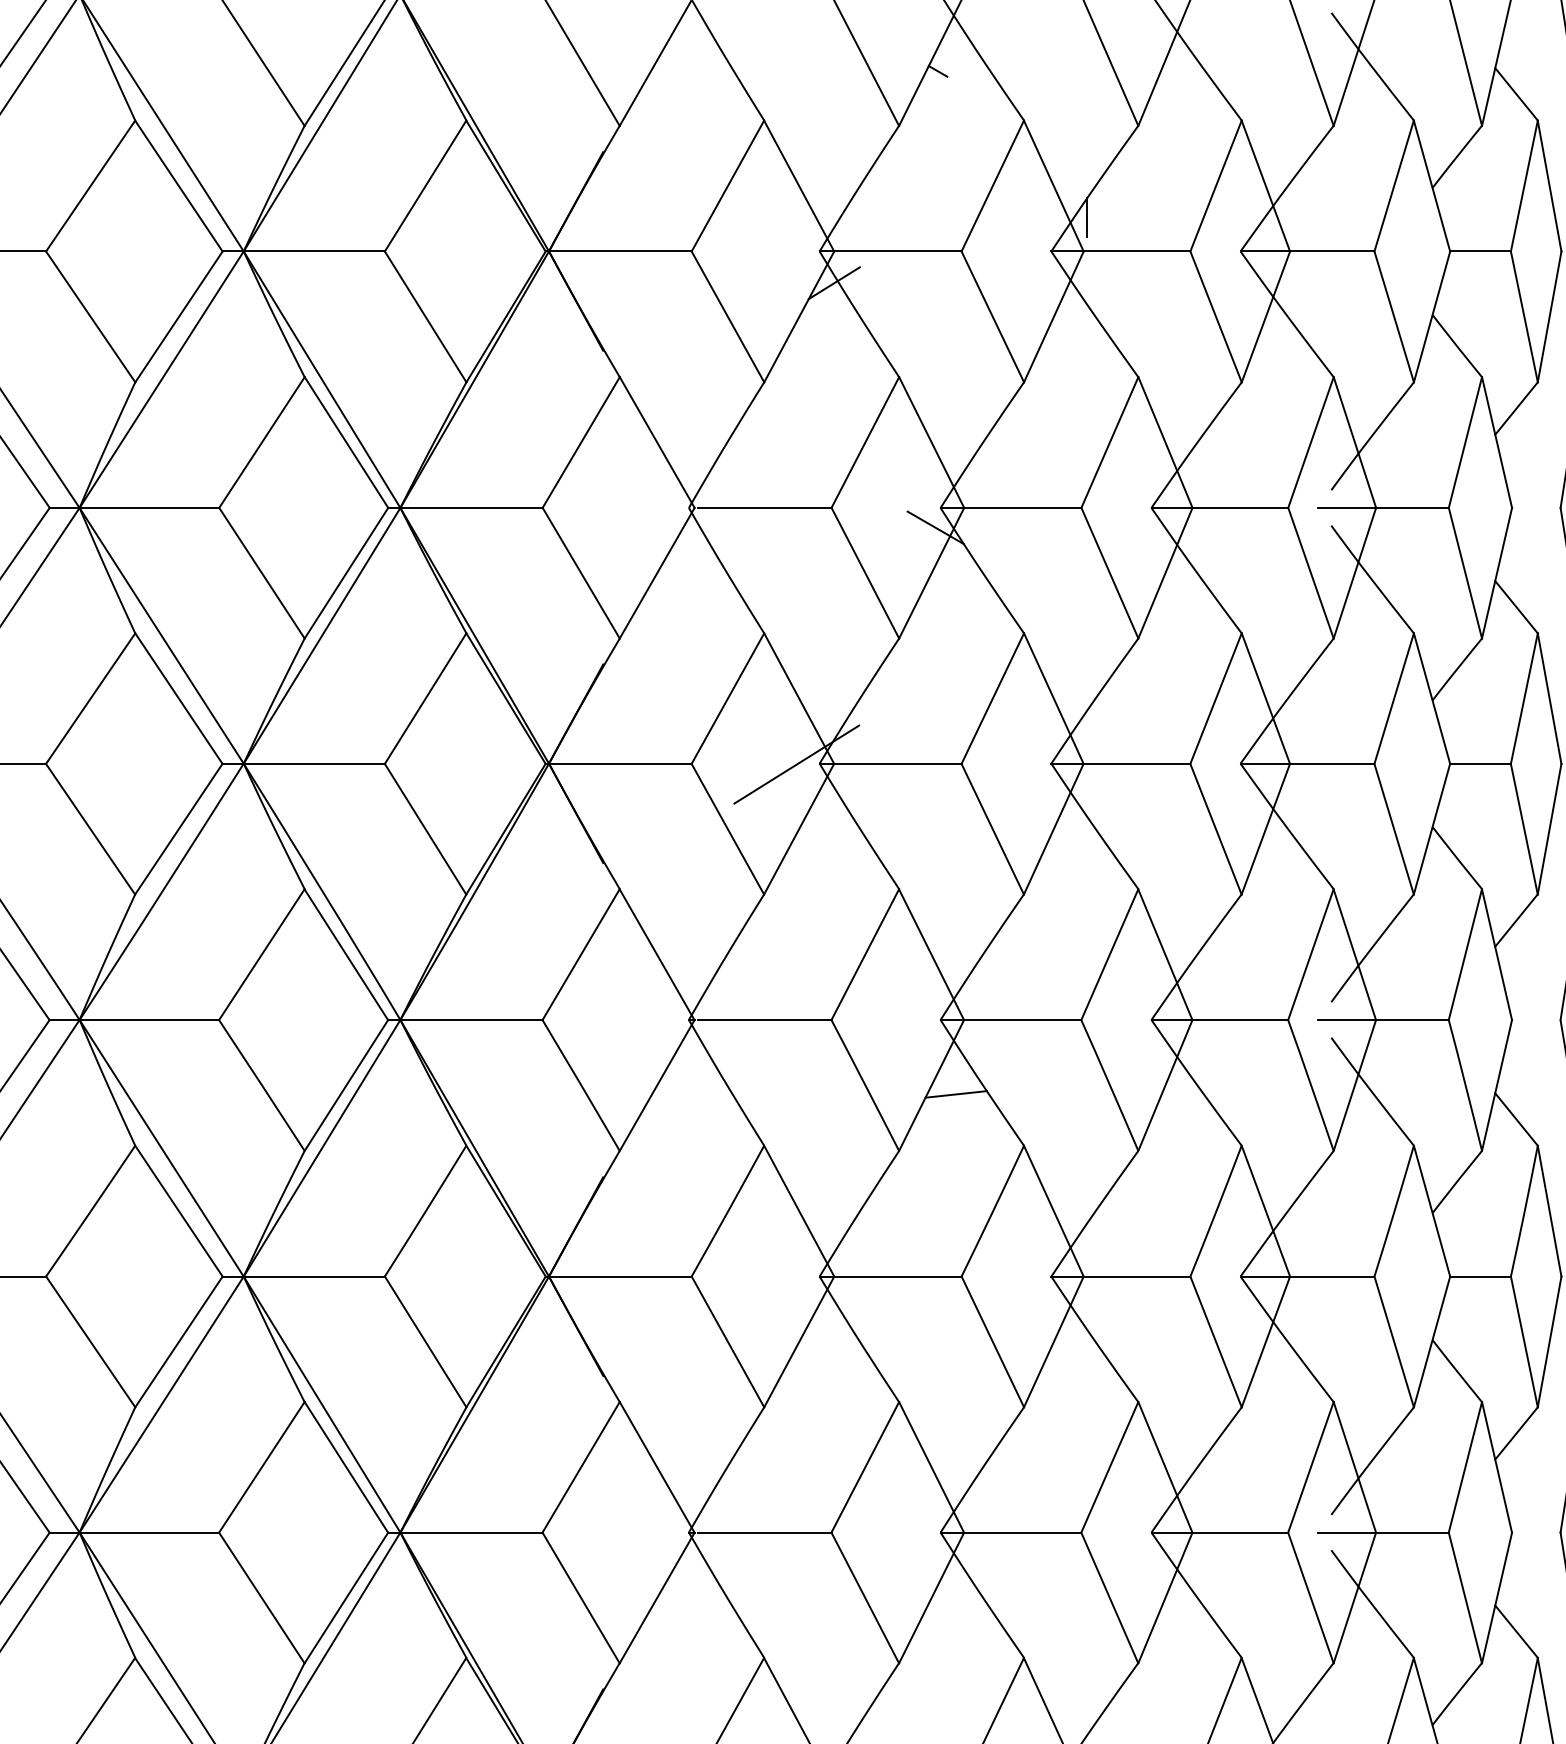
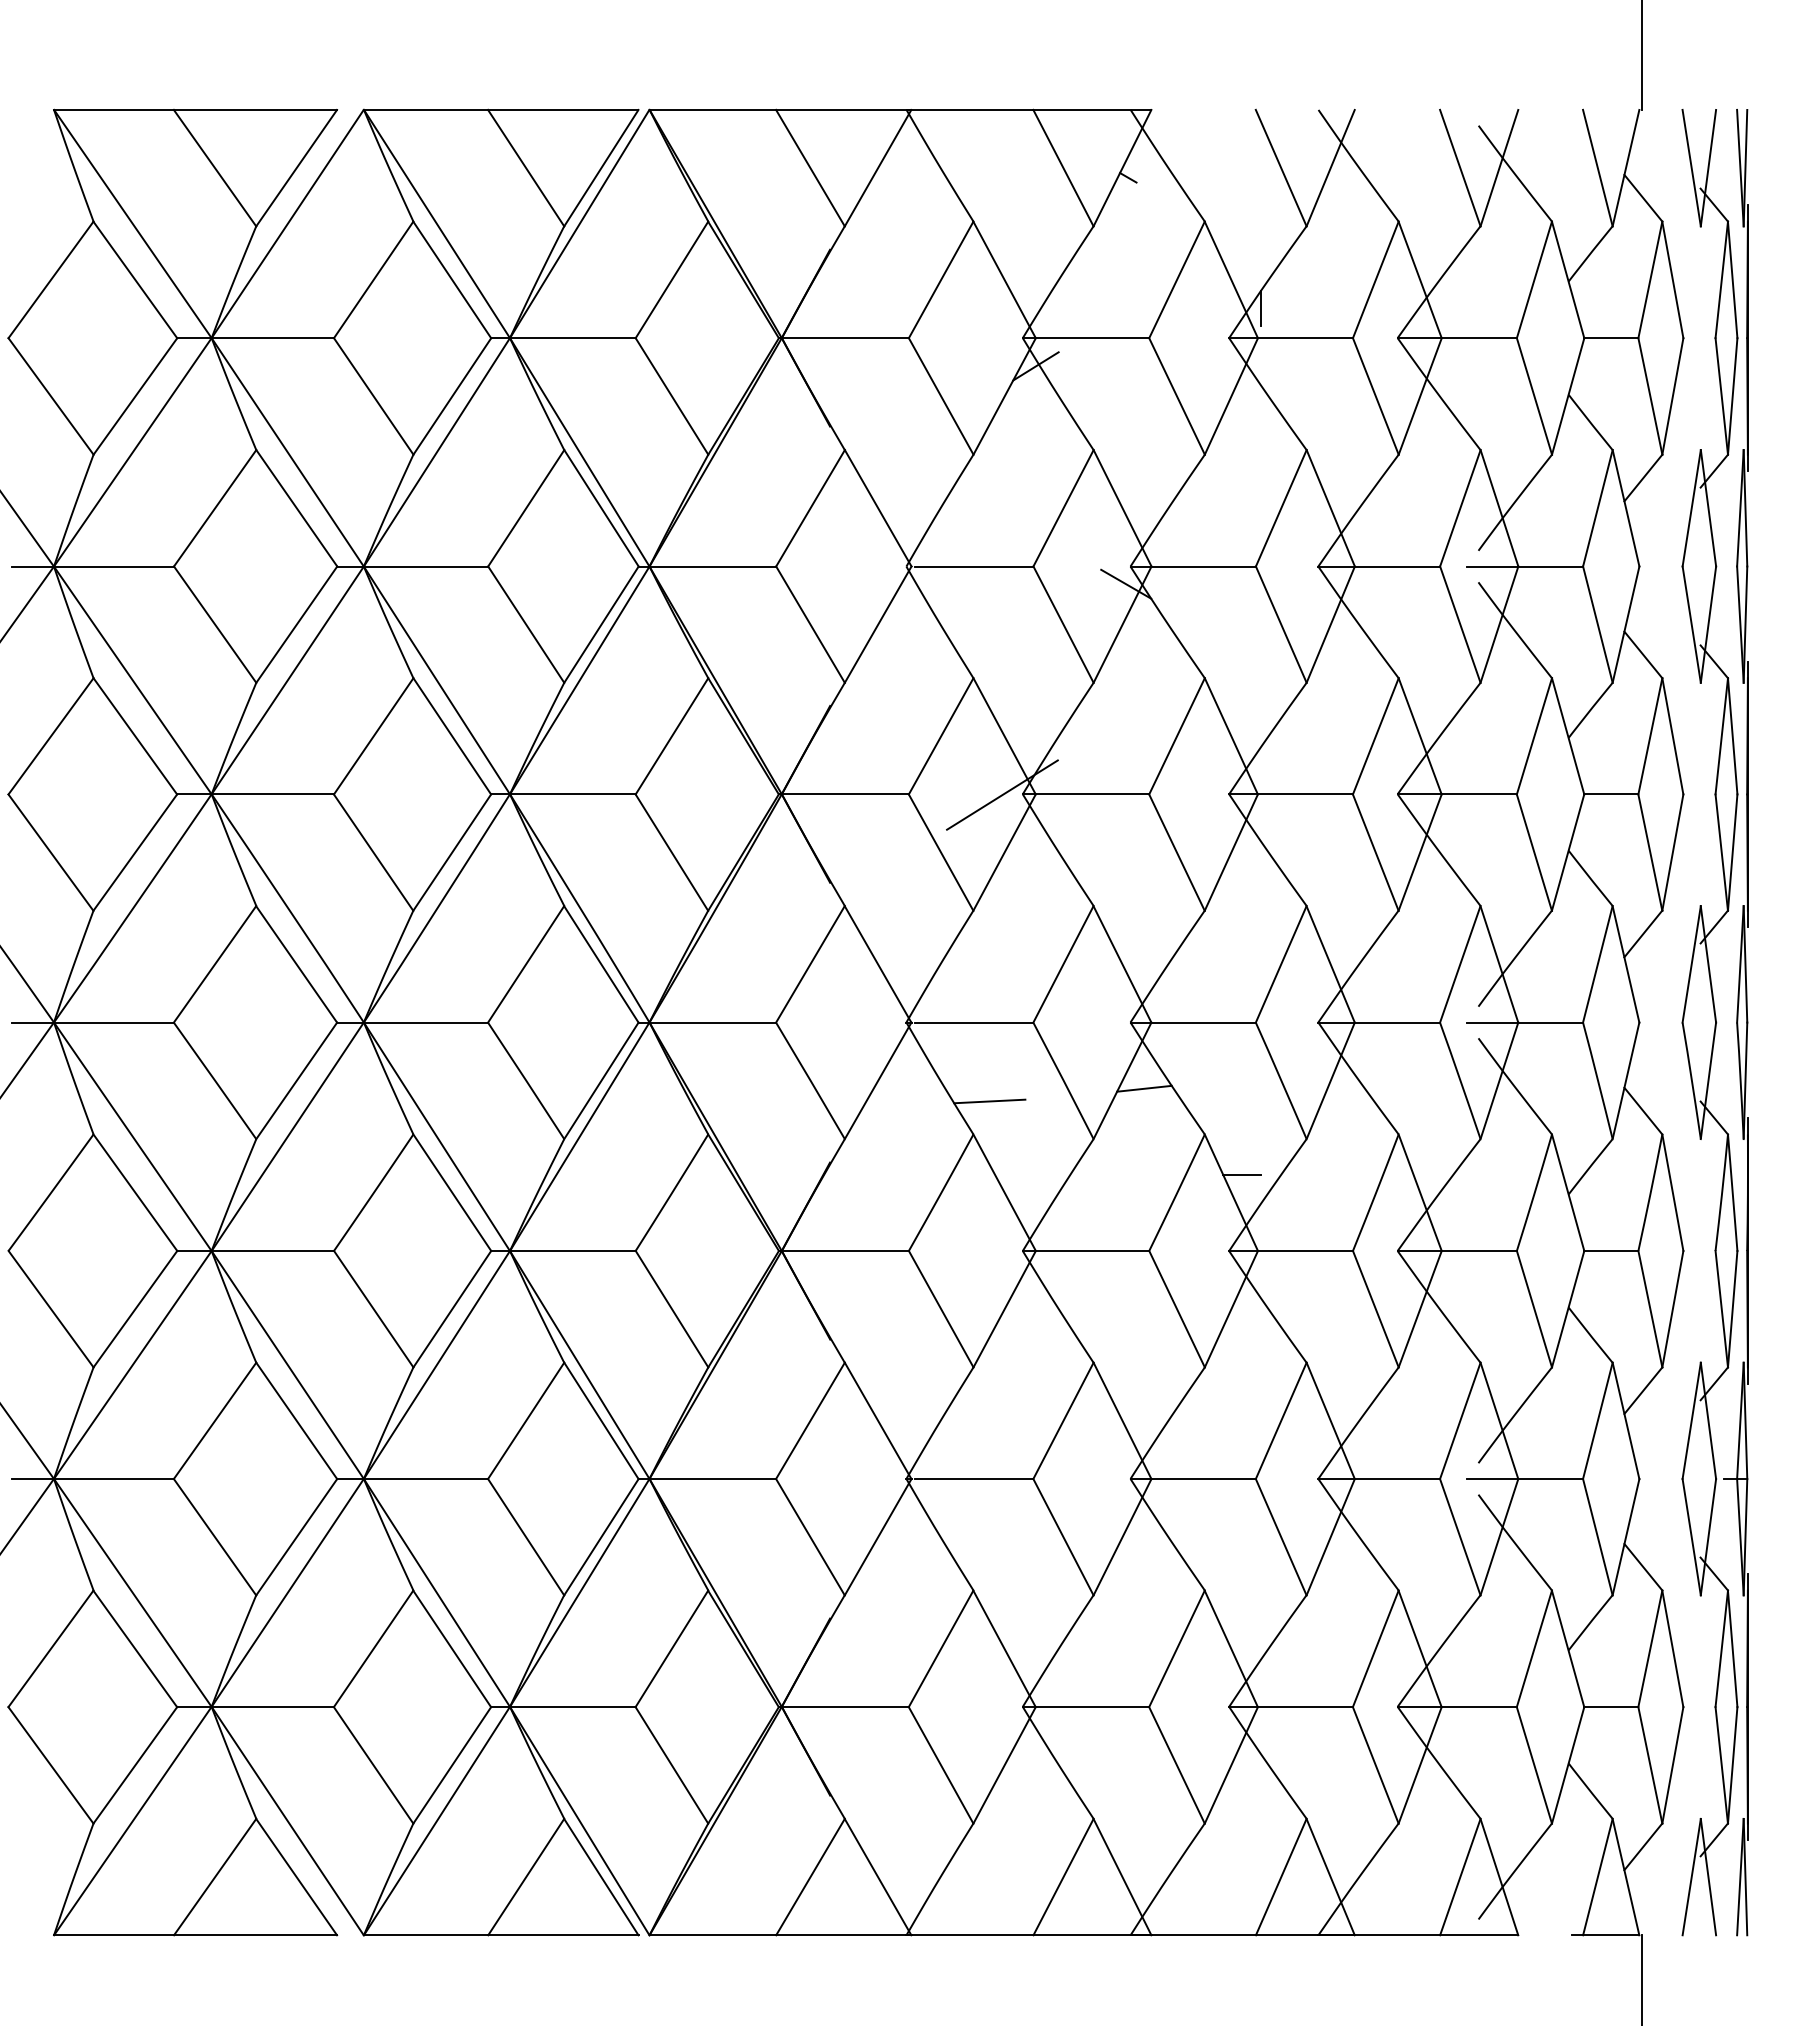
line: (782, 1108) -> (989, 1101), added
line: (1066, 1190) -> (1242, 1174), added

